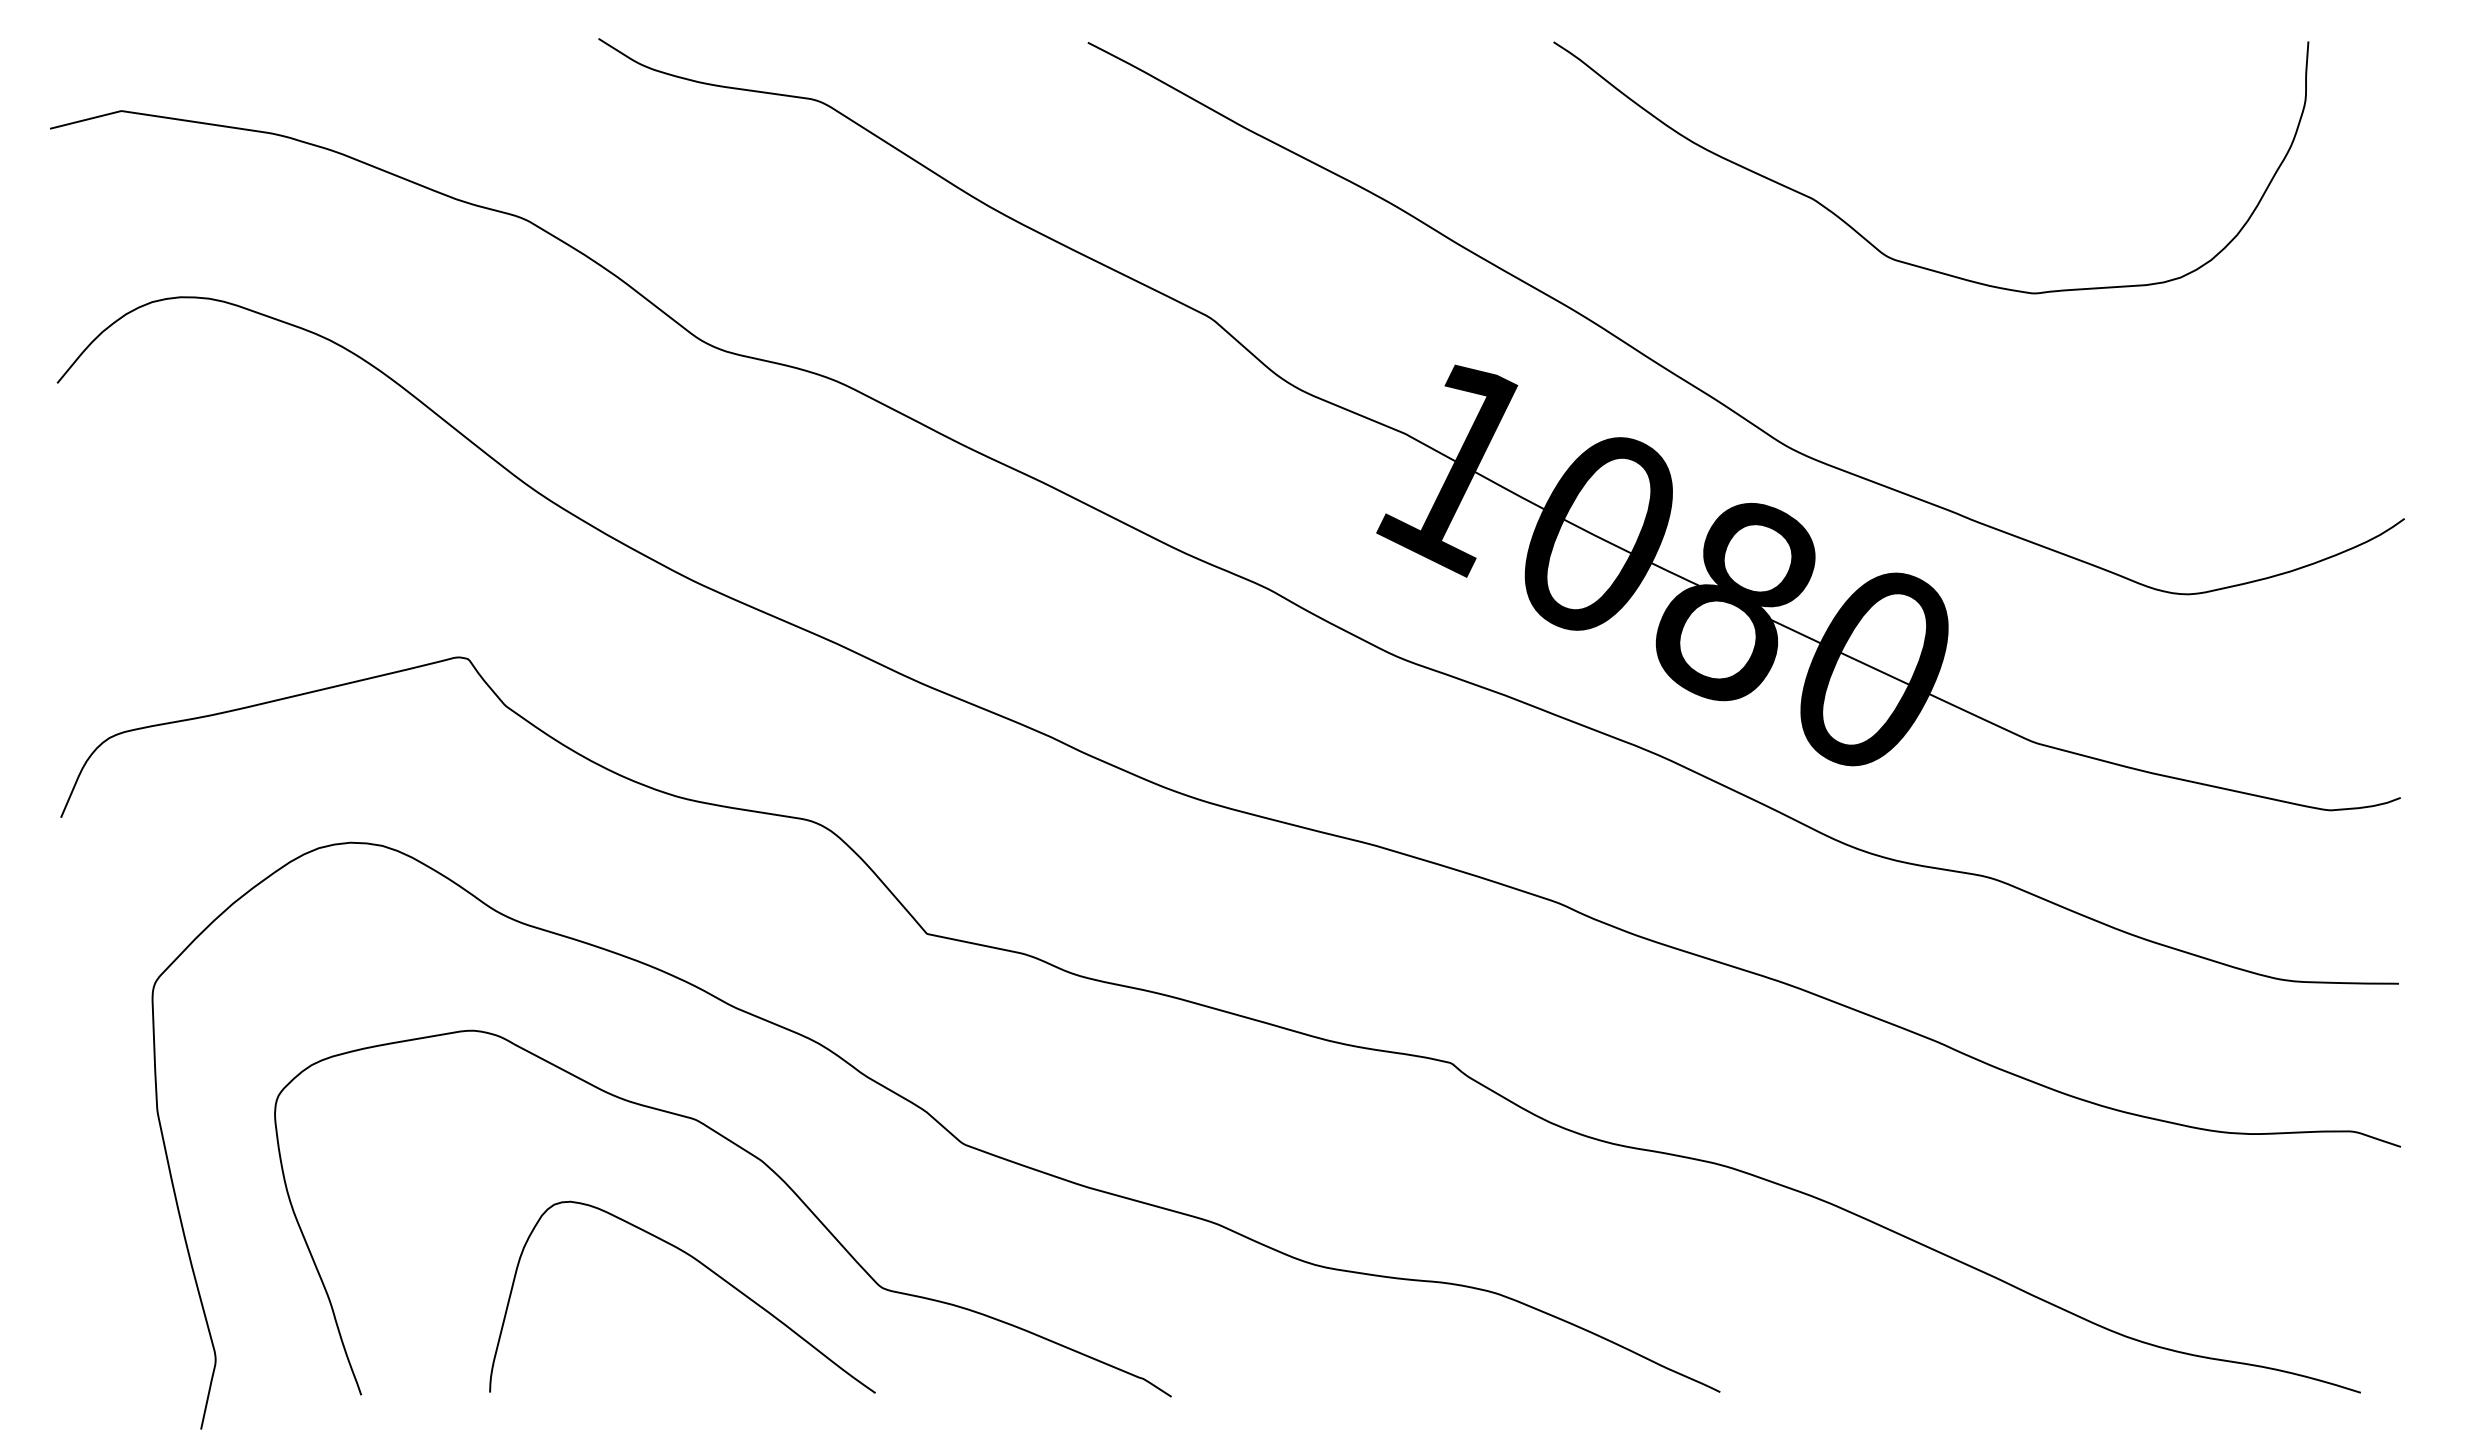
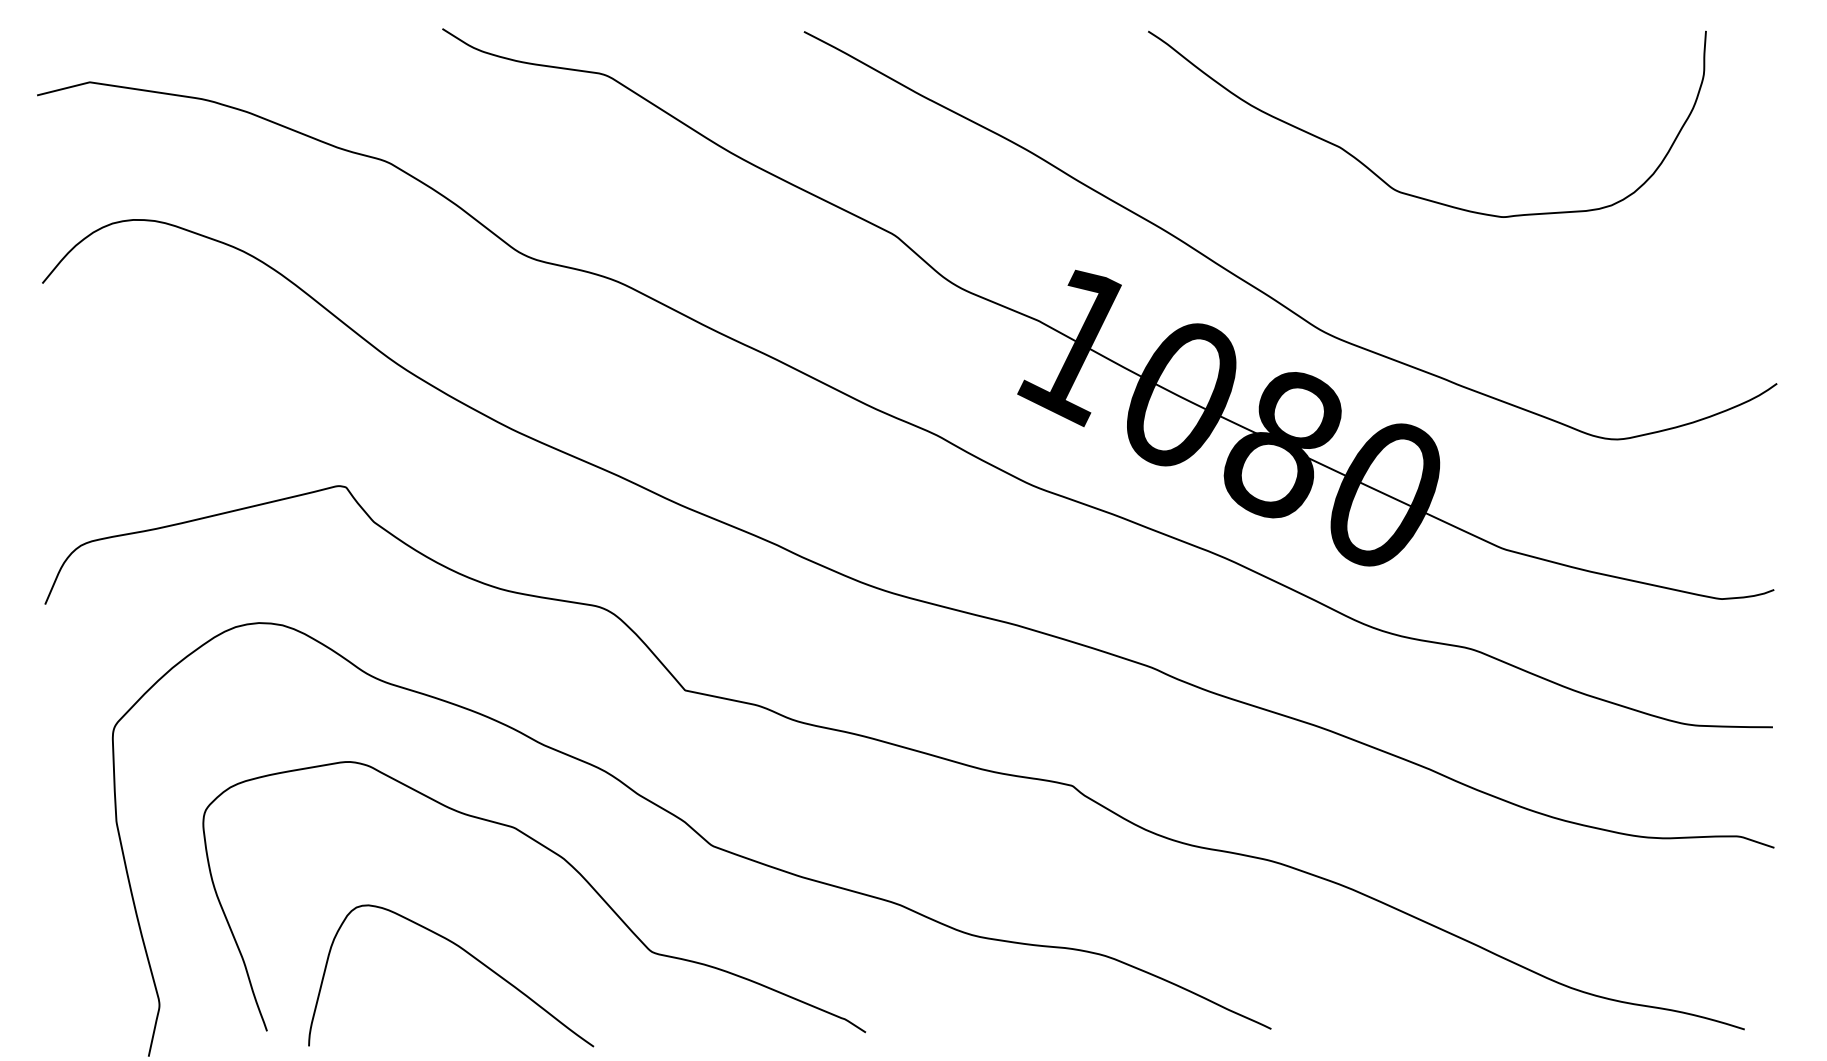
curve: (706, 1268) -> (468, 954), moved

